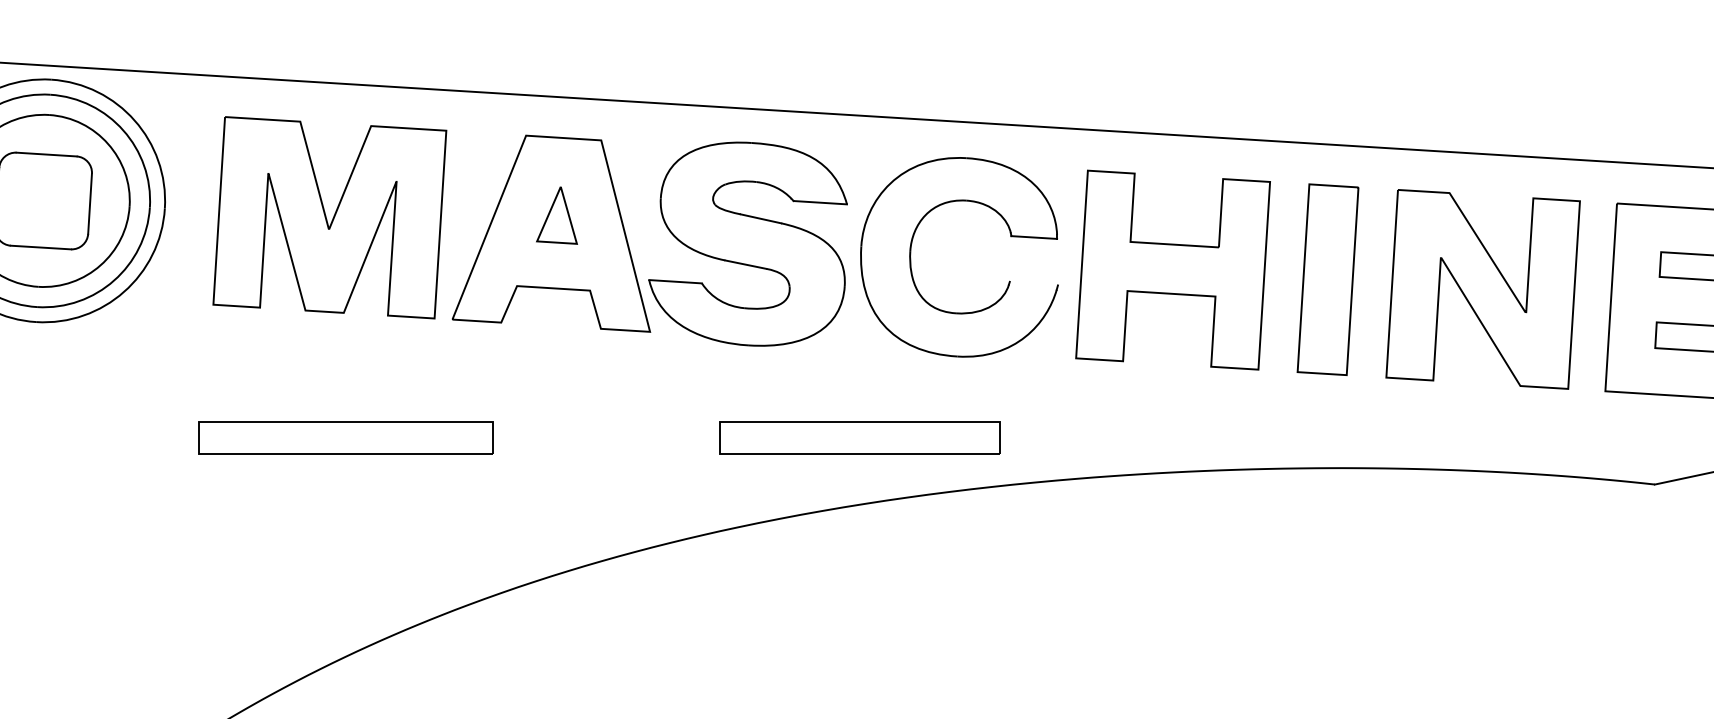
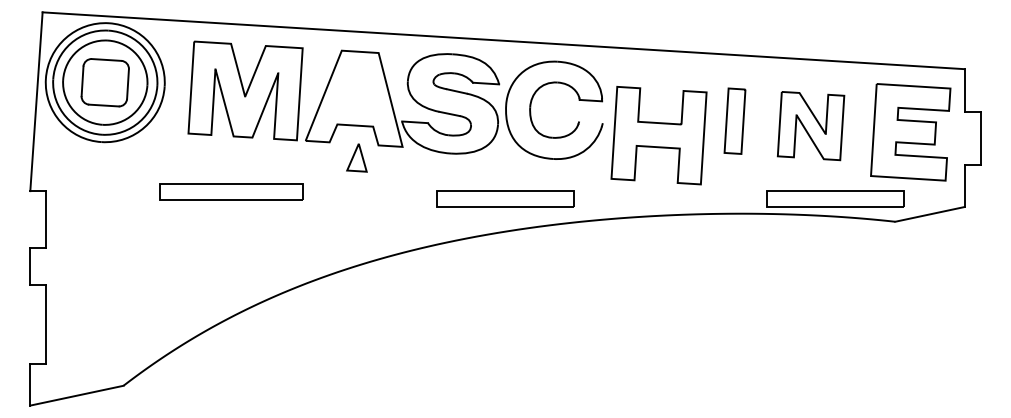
part: (556, 214) -> (356, 157), moved
part: (1171, 269) -> (658, 135), moved
part: (1326, 278) -> (734, 120), size x0.7
part: (1481, 288) -> (810, 125), size x0.7
part: (345, 437) -> (231, 191), moved
part: (1532, 437) -> (835, 198), added

